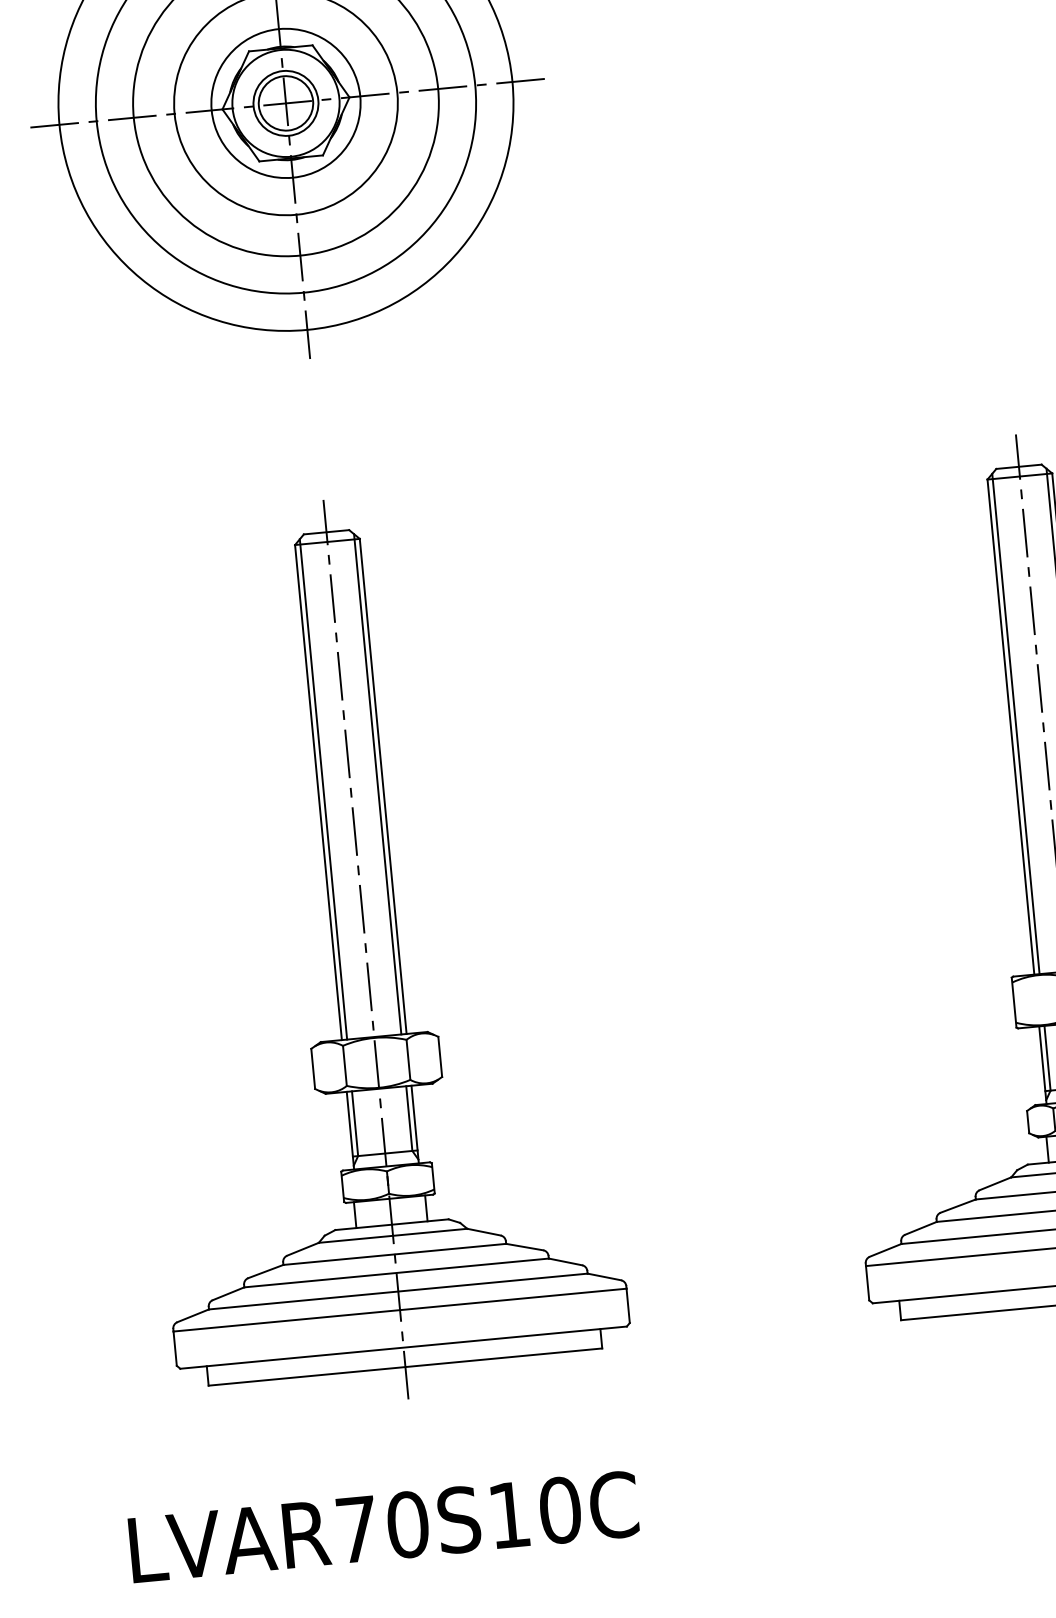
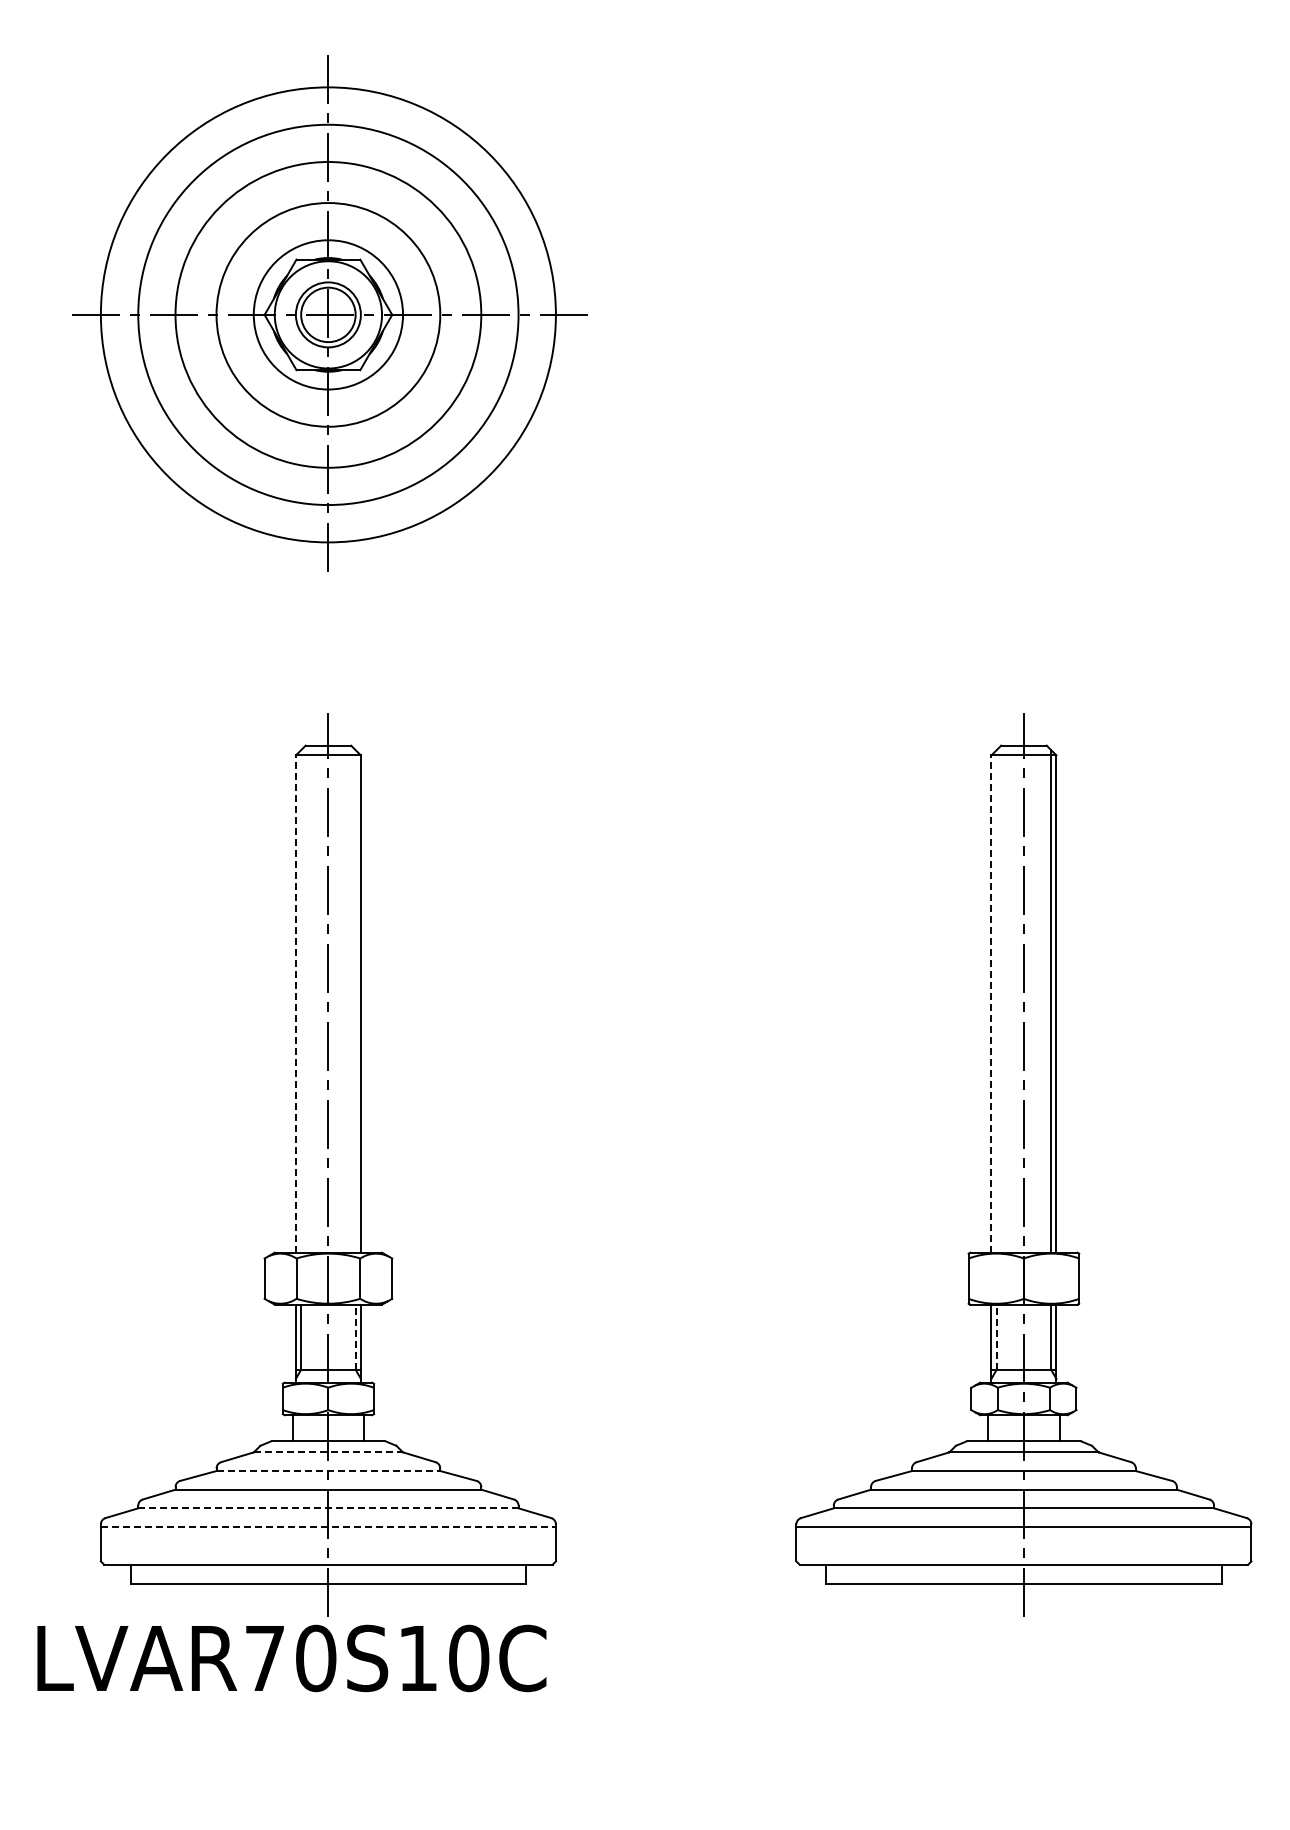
line: (1015, 724) -> (996, 1001), removed
line: (1011, 727) -> (991, 1004), solid -> dashed
line: (377, 784) -> (355, 1001), removed
line: (323, 789) -> (301, 1001), removed
line: (318, 793) -> (295, 1004), solid -> dashed
line: (1047, 1058) -> (996, 1337), solid -> dashed
line: (409, 1118) -> (355, 1337), solid -> dashed
line: (393, 1235) -> (328, 1452), solid -> dashed
line: (394, 1254) -> (328, 1471), solid -> dashed
line: (398, 1291) -> (328, 1508), solid -> dashed
line: (400, 1310) -> (328, 1527), solid -> dashed
text: (383, 1527) -> (291, 1658), moved

